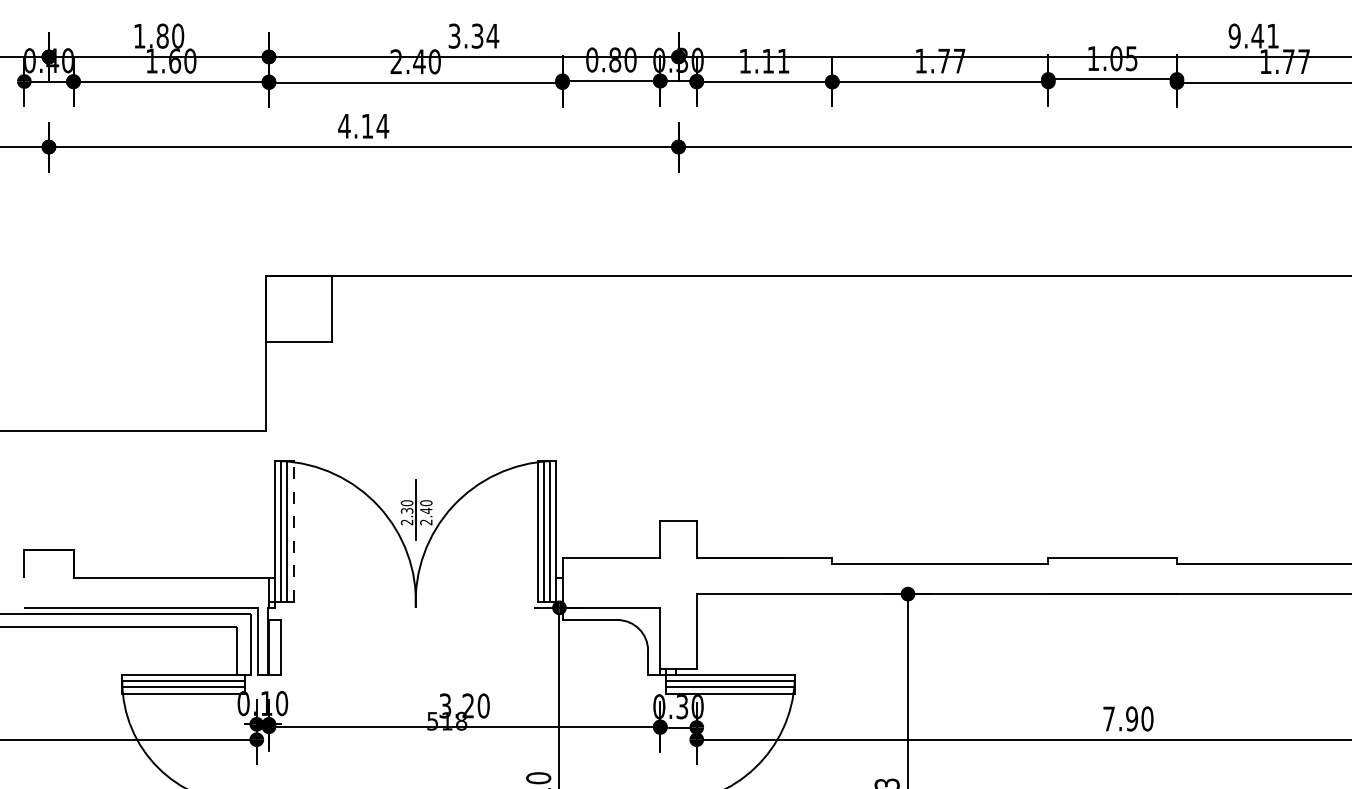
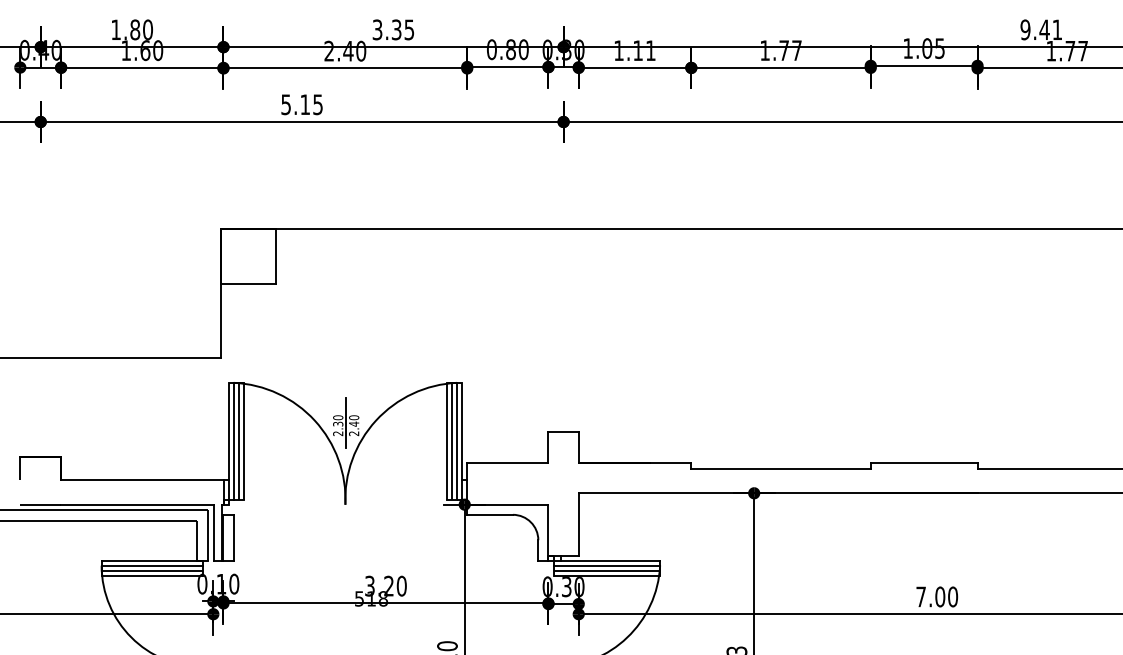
text: (492, 36) -> (409, 30), 3.34 -> 3.35
text: (363, 126) -> (301, 104), 4.14 -> 5.15
line: (293, 530) -> (243, 440), dashed -> solid
text: (1132, 718) -> (940, 596), 7.90 -> 7.00

